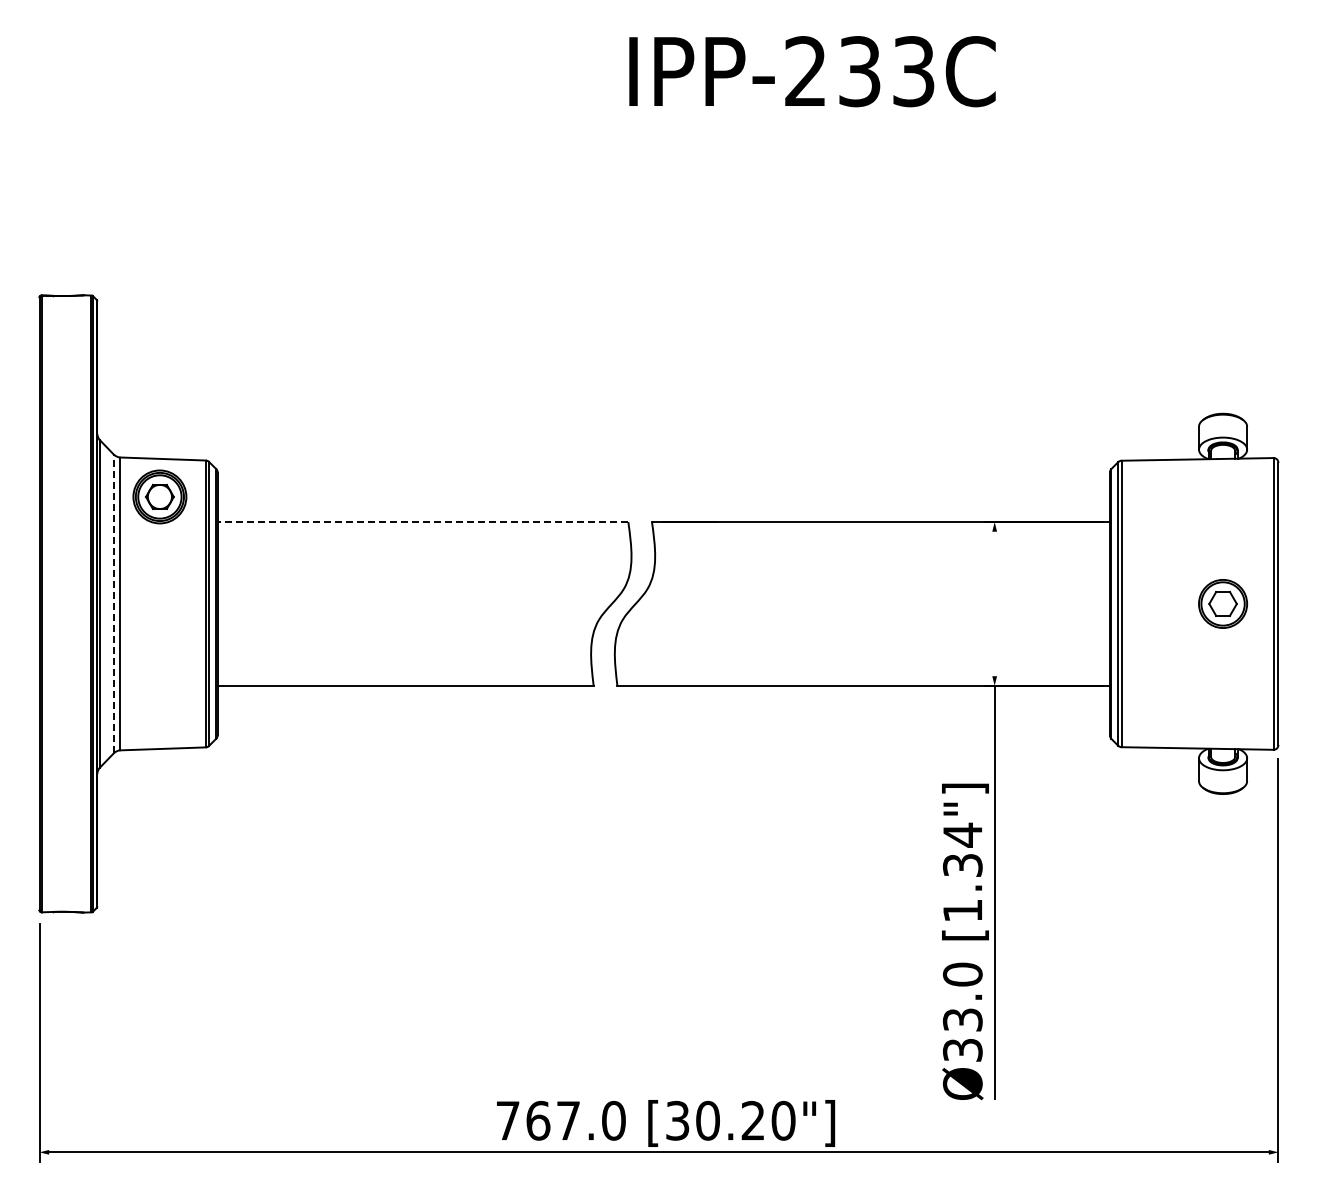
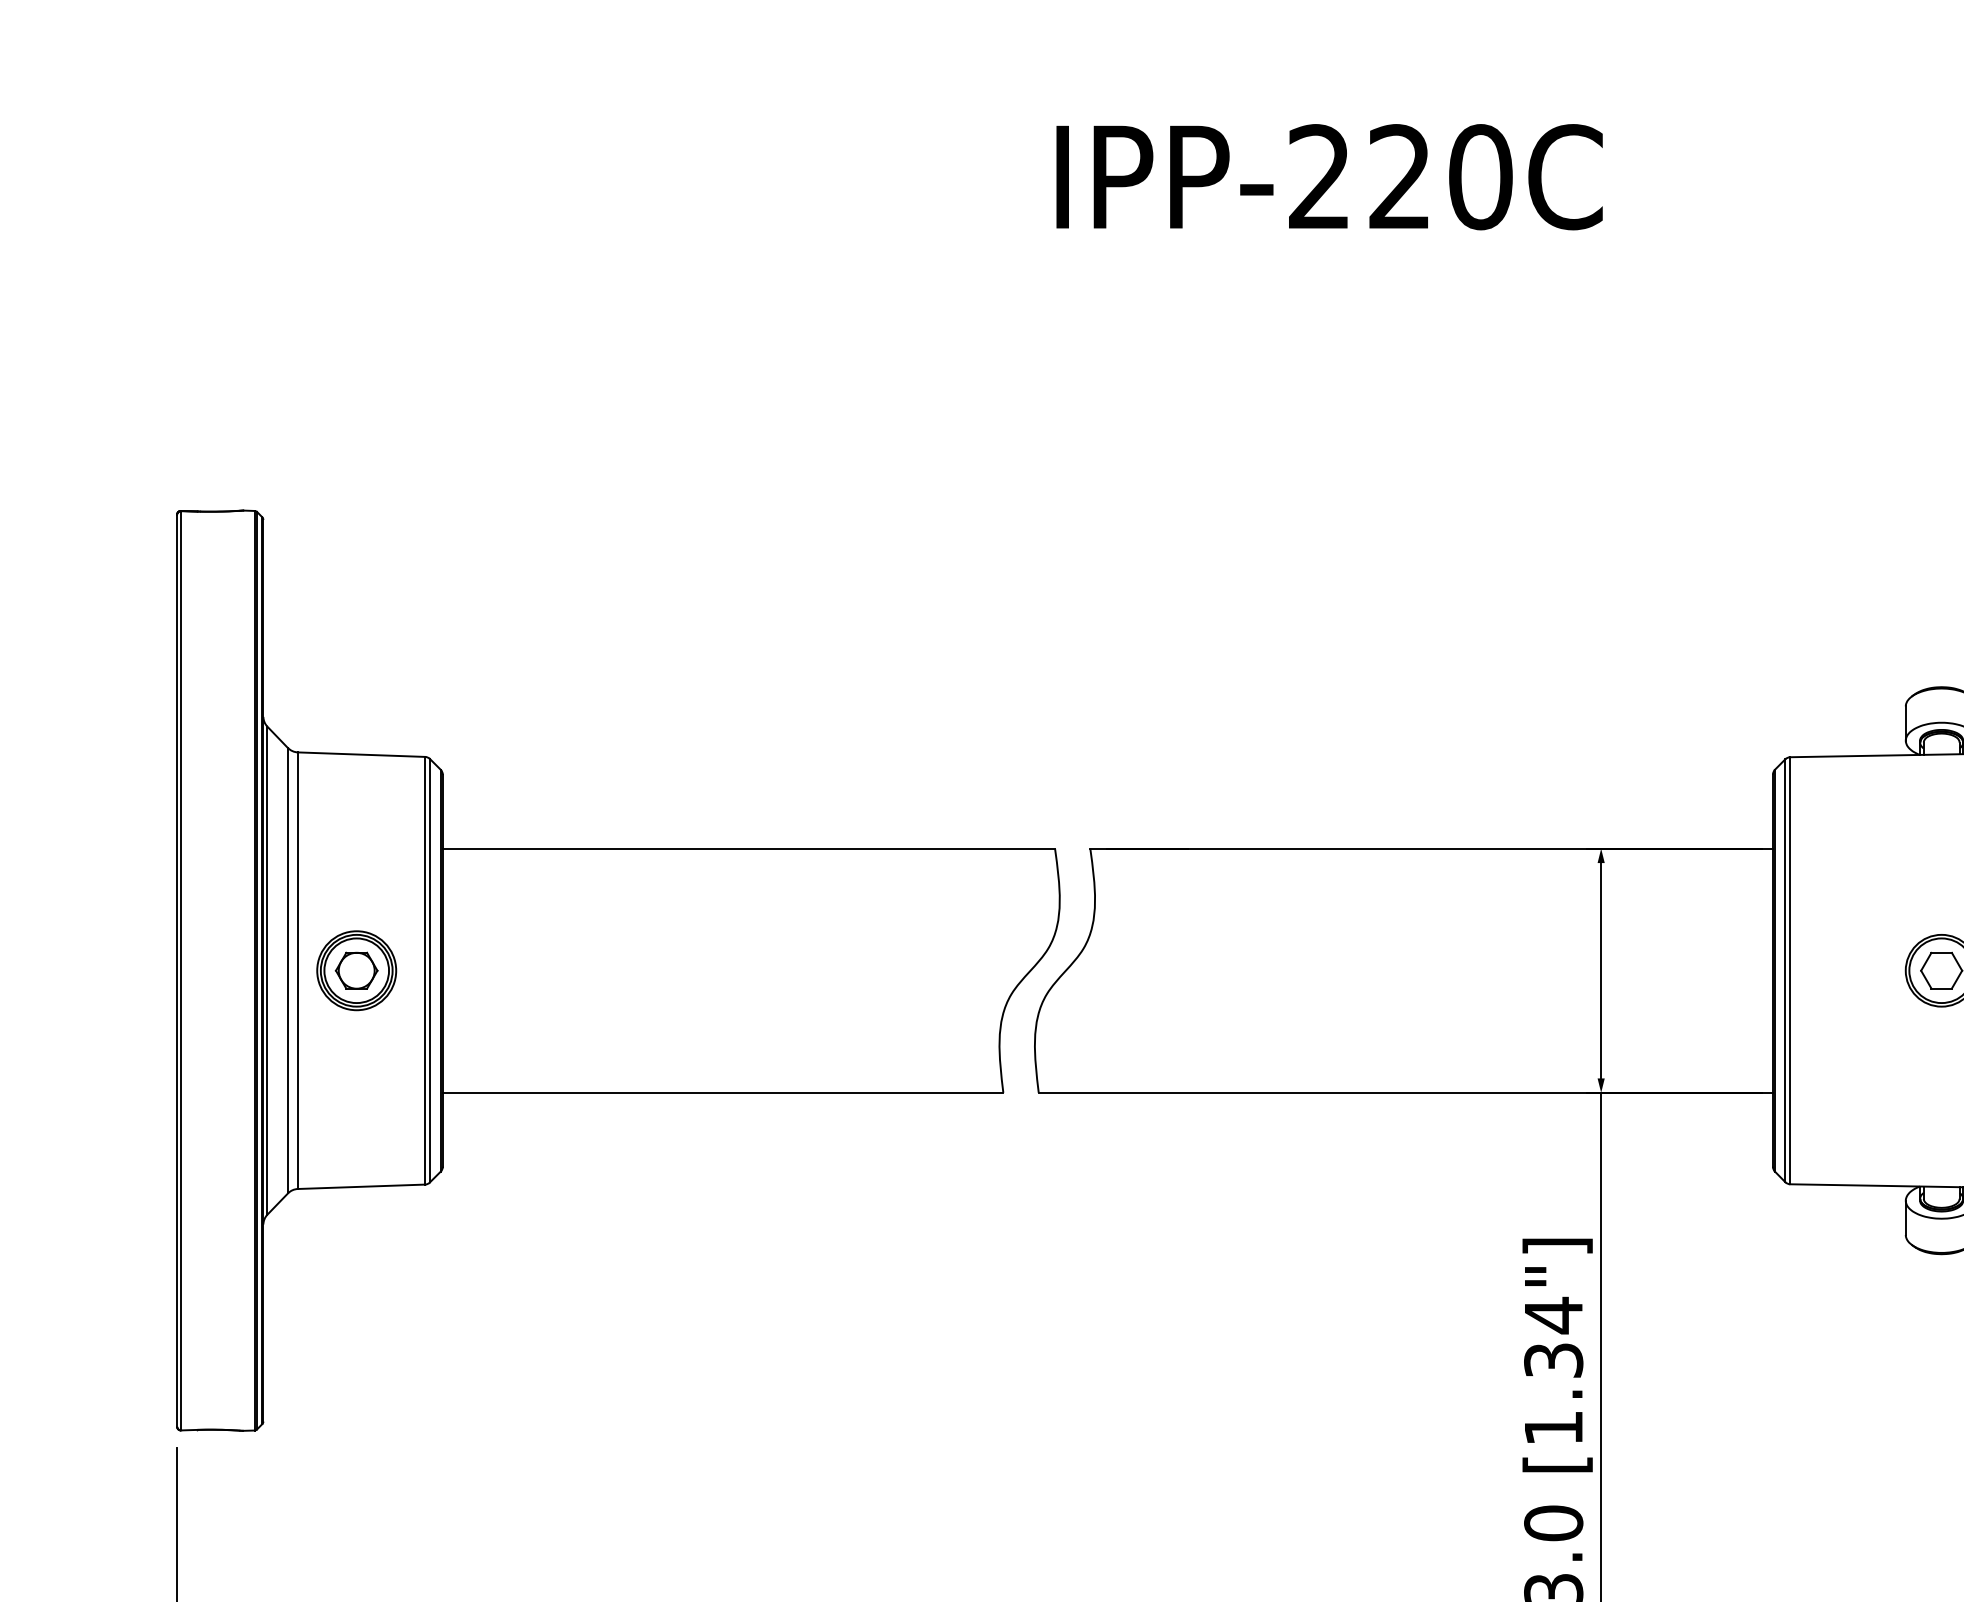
text: (887, 71) -> (1441, 176), IPP-233C -> IPP-220C
part: (159, 496) -> (356, 970), moved
line: (422, 522) -> (748, 849), dashed -> solid
line: (113, 603) -> (287, 970), dashed -> solid
line: (994, 603) -> (1600, 970), added

